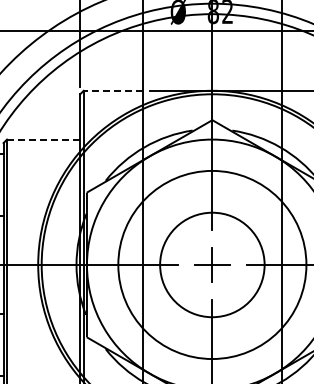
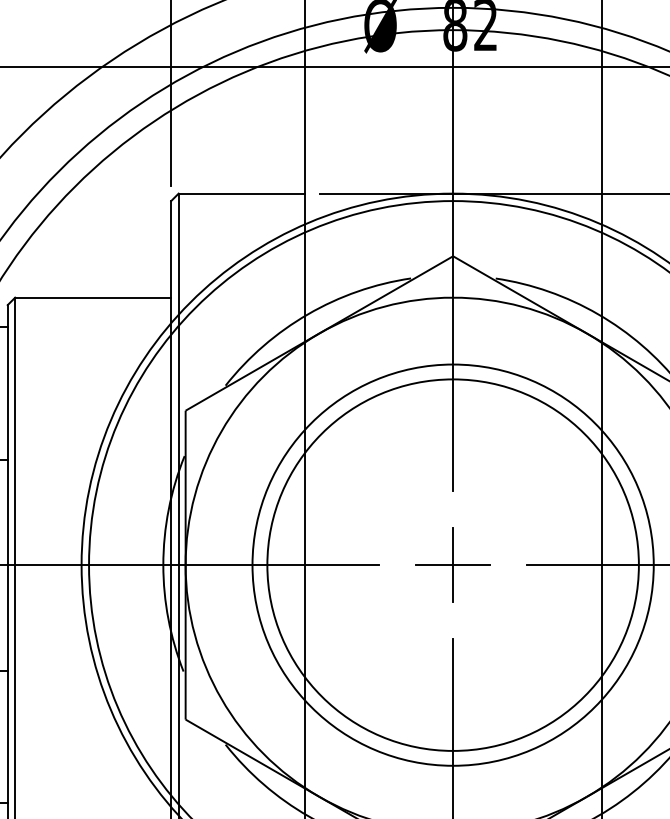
line: (113, 90) -> (242, 192), dashed -> solid
line: (43, 139) -> (92, 297), dashed -> solid
circle: (212, 264) -> (453, 564), size x1.67

